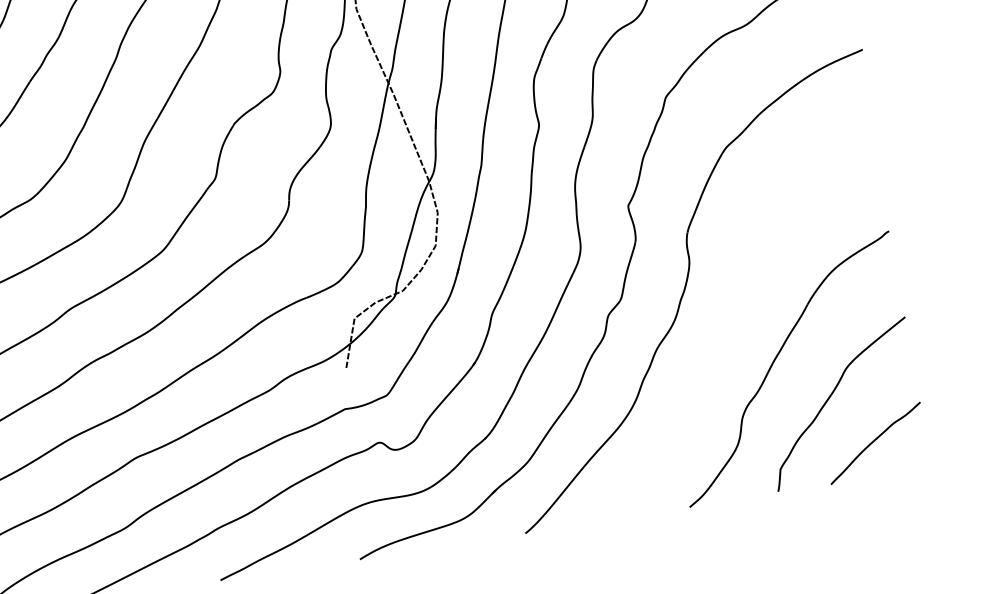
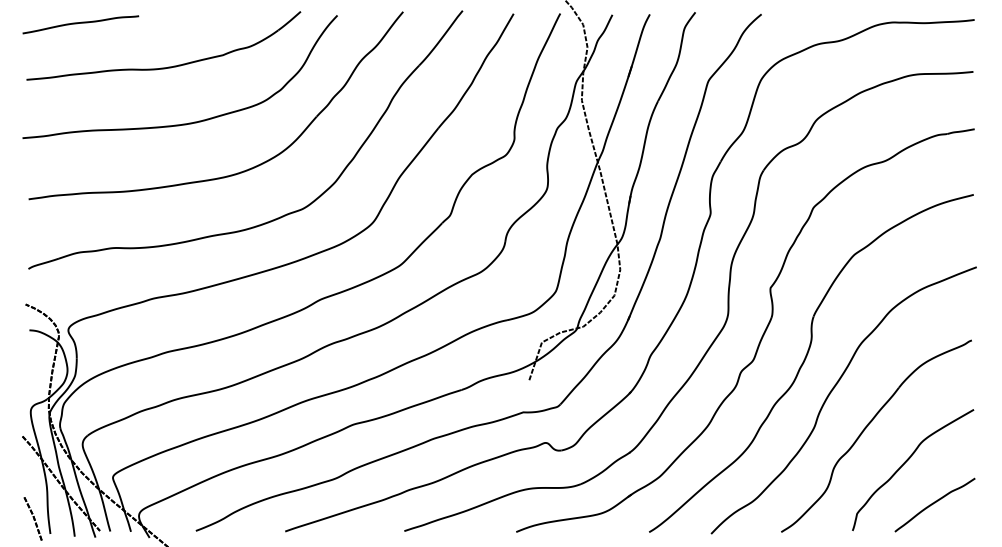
curve: (725, 322) -> (832, 391), added

